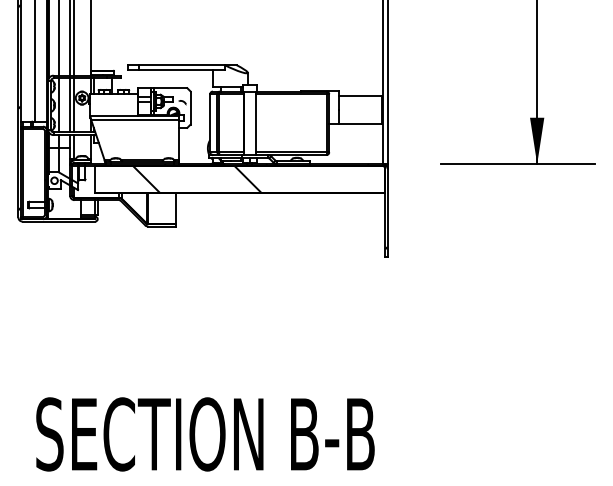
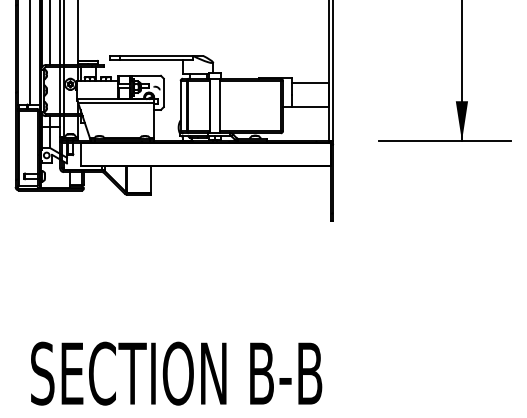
line: (58, 105) -> (50, 90), removed
hatch: (197, 179) -> (169, 154), removed

